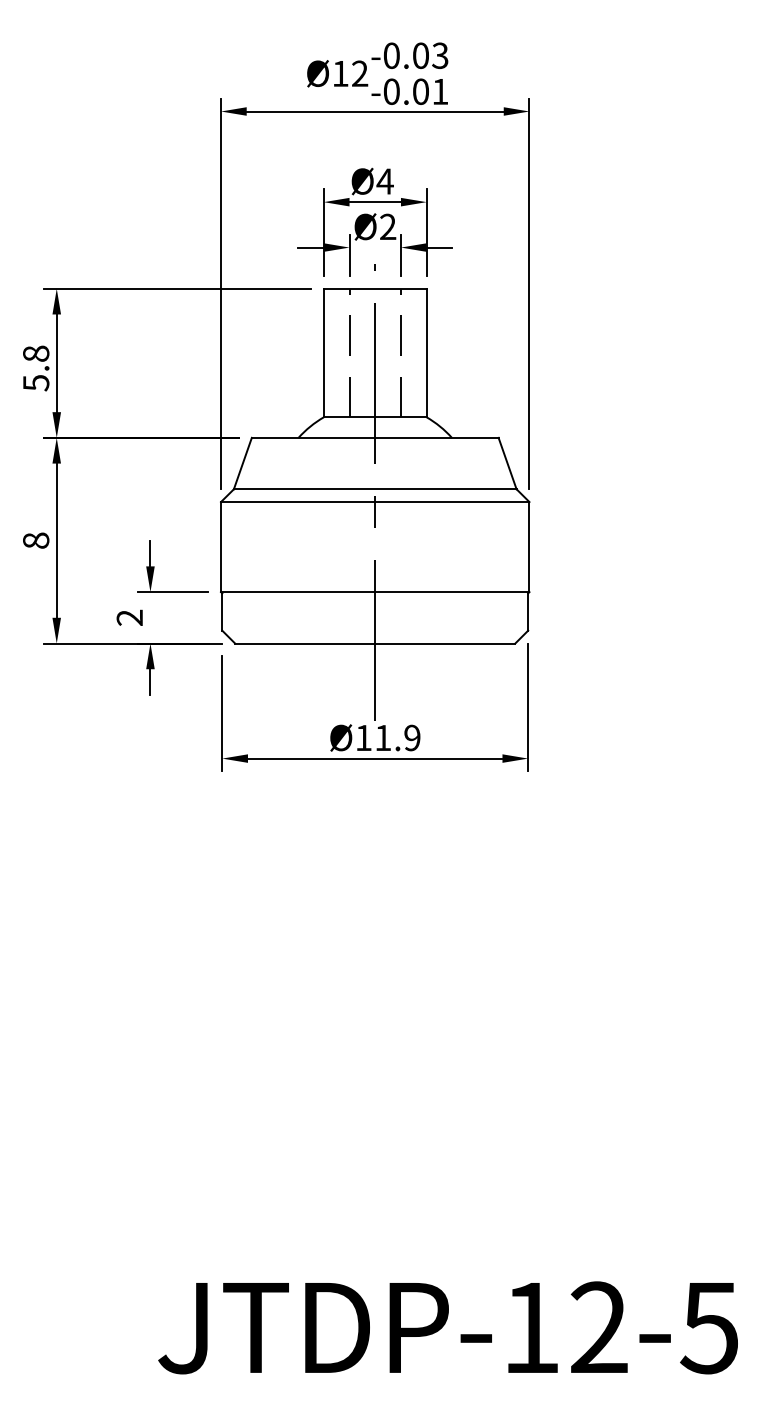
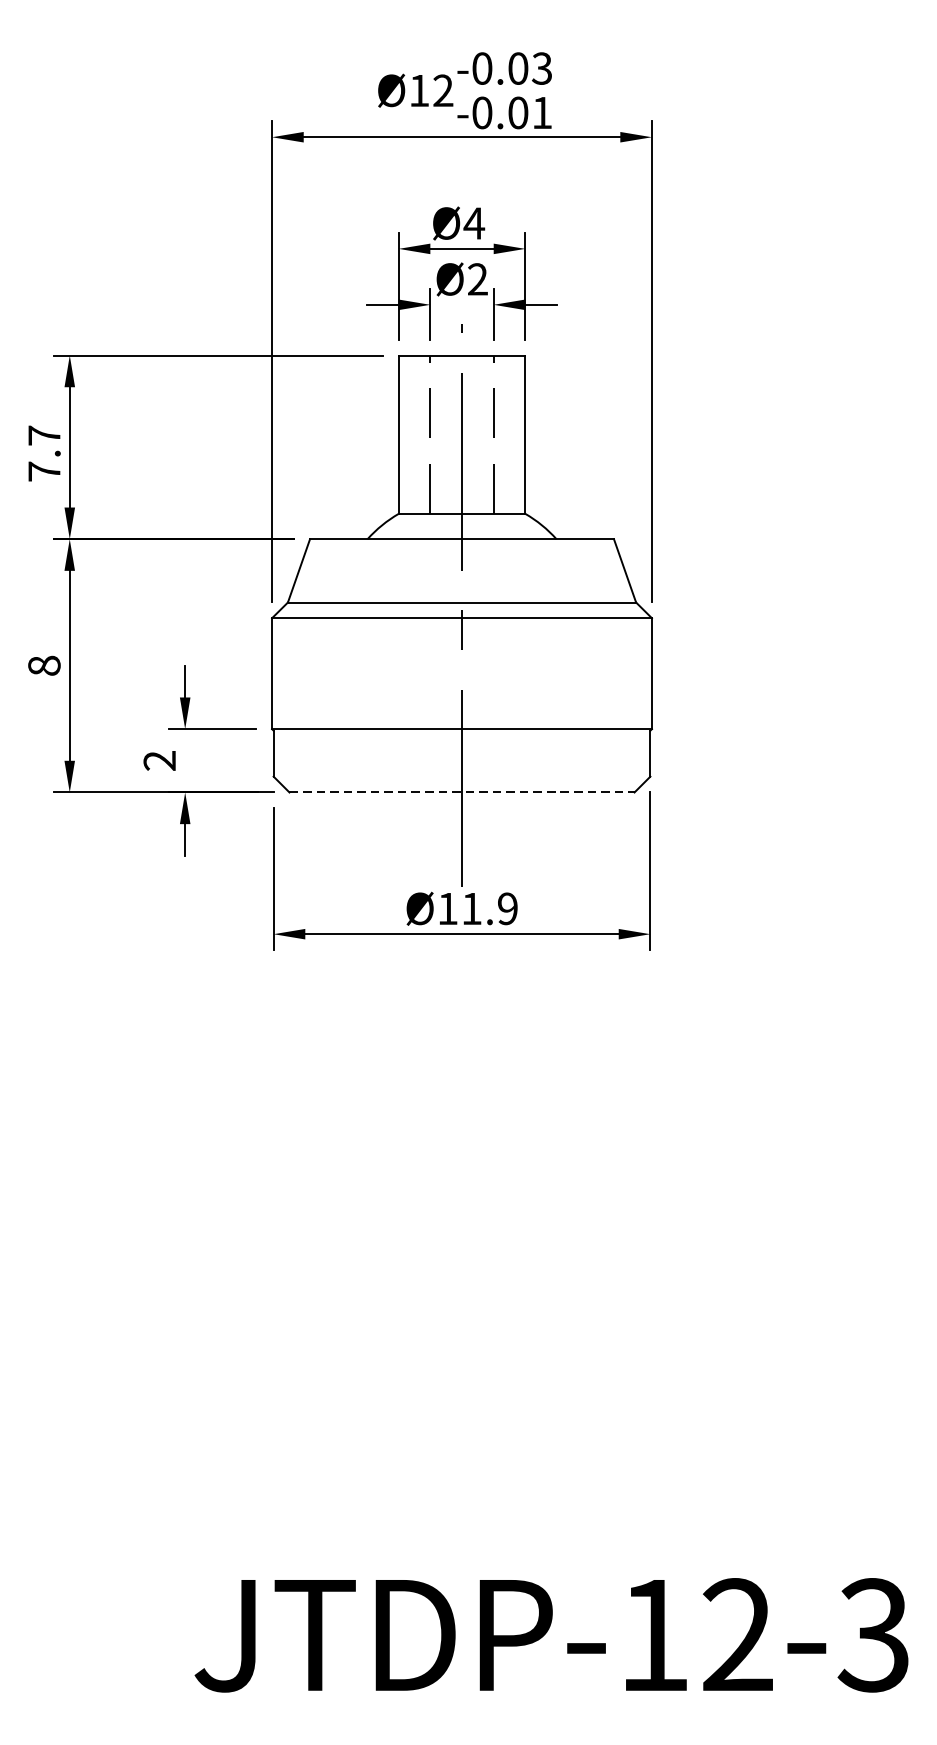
text: (36, 368) -> (44, 453), 5.8 -> 7.7
line: (375, 643) -> (462, 792), solid -> dashed
text: (708, 1327) -> (872, 1634), JTDP-12-5 -> JTDP-12-3

